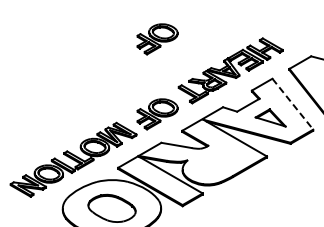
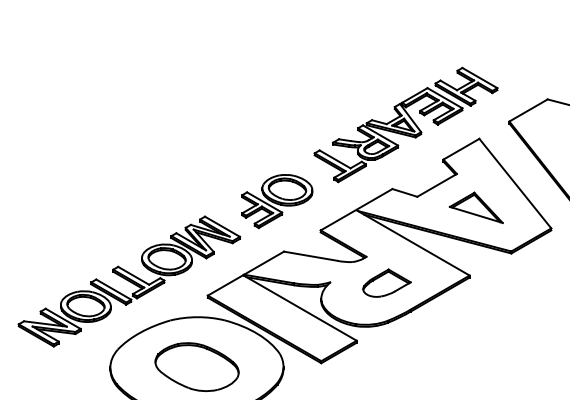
part: (157, 39) -> (277, 69), removed
line: (292, 104) -> (514, 184), dashed -> solid
part: (219, 160) -> (386, 282), added

